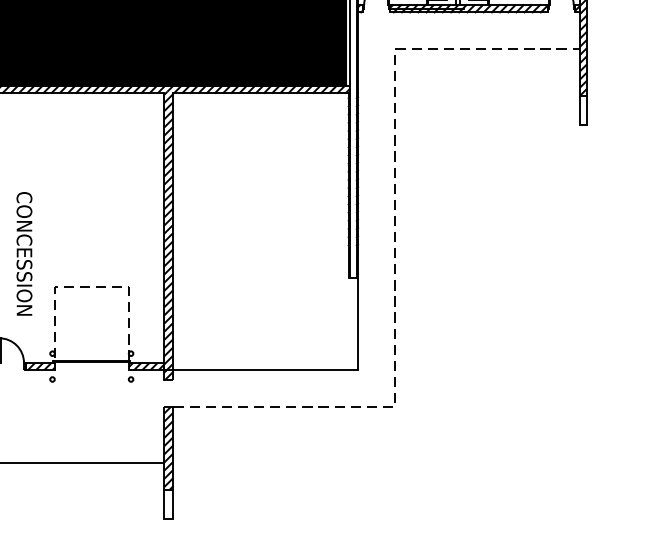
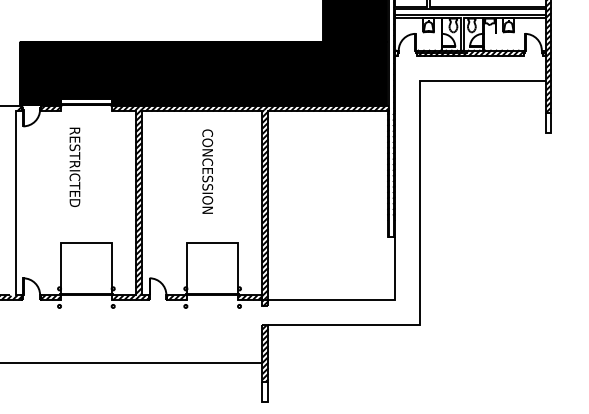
line: (394, 246) -> (419, 215), dashed -> solid
text: (24, 253) -> (207, 171), moved
line: (91, 287) -> (212, 243), dashed -> solid

